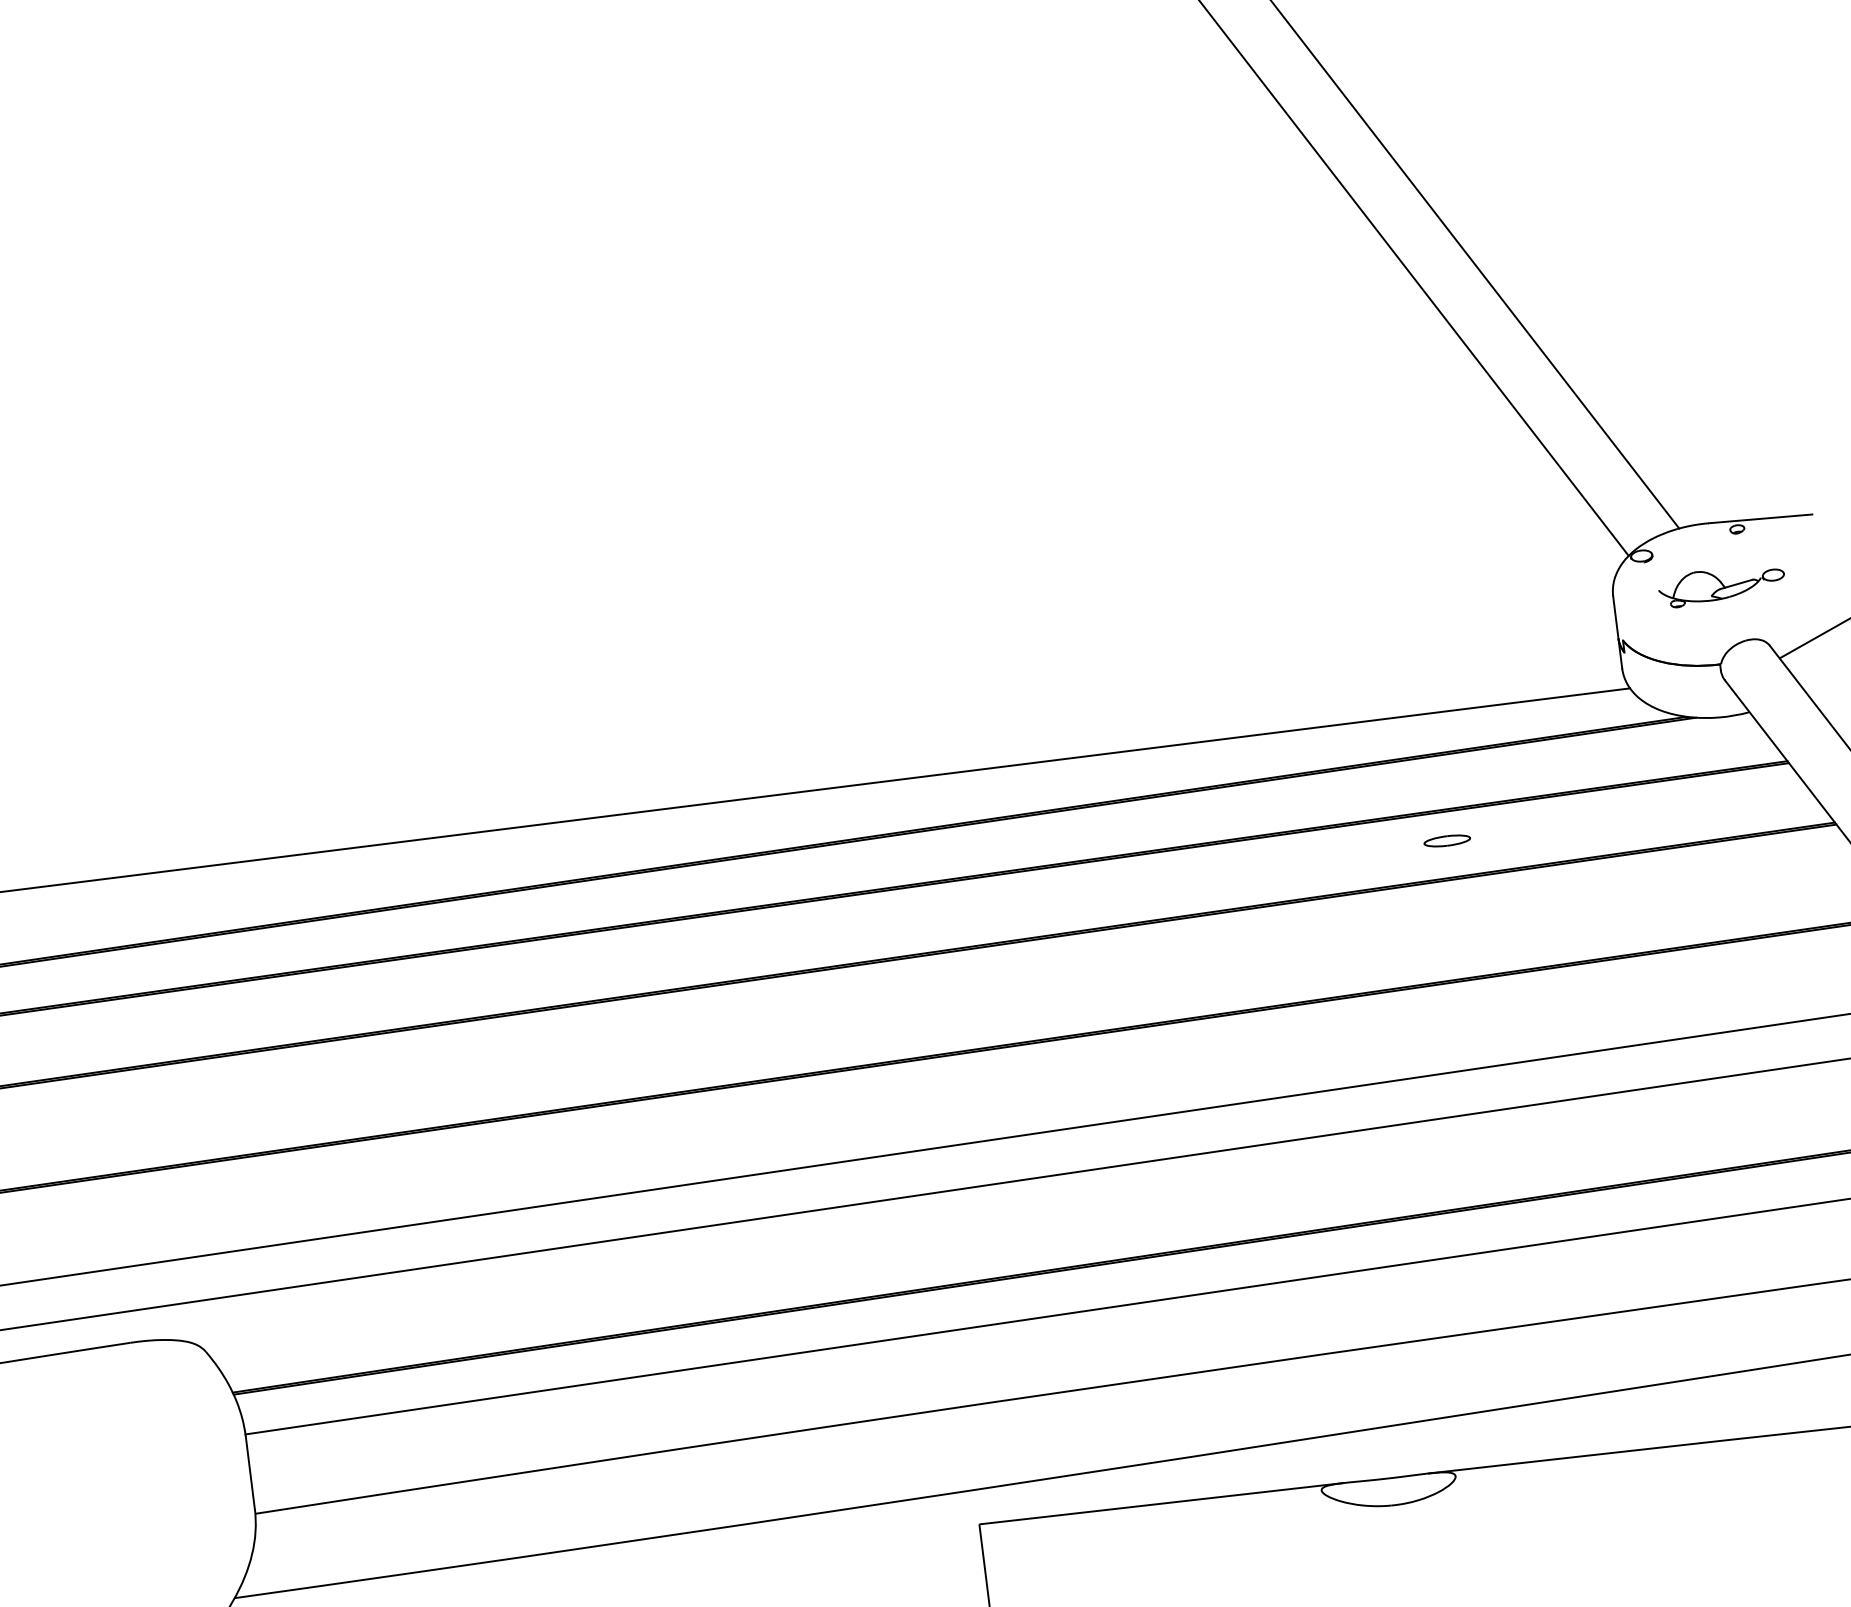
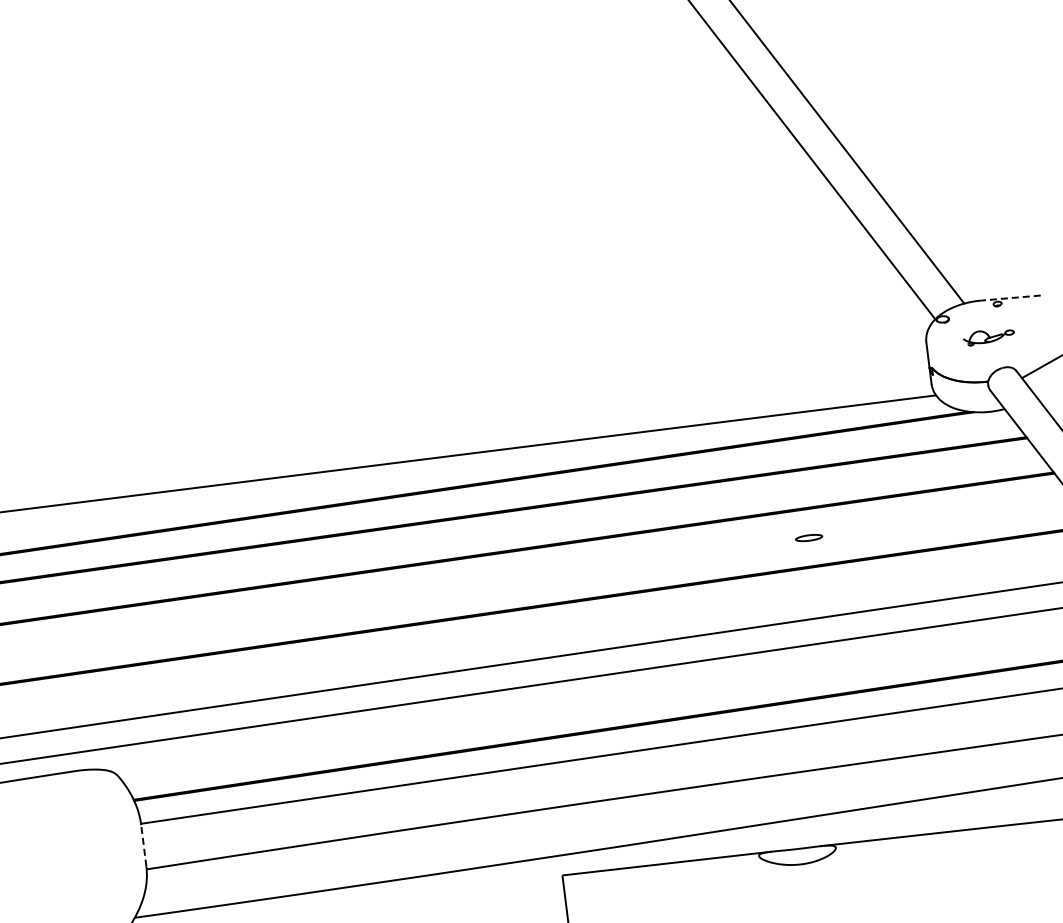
line: (1761, 519) -> (1011, 298), solid -> dashed
part: (1721, 587) -> (988, 337), size x0.7
part: (1447, 841) -> (809, 538), moved
line: (249, 1472) -> (143, 845), solid -> dashed

